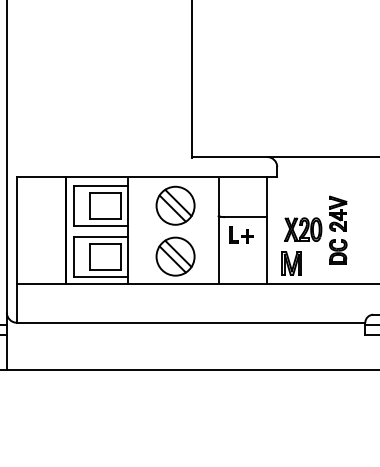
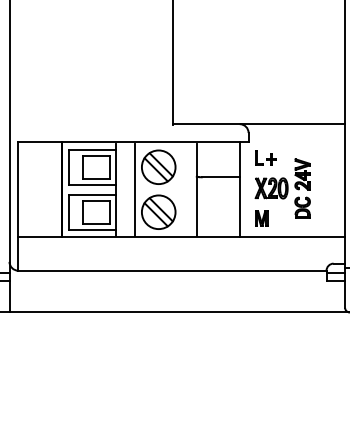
line: (148, 230) -> (134, 189), added
part: (240, 234) -> (265, 157), moved
part: (291, 263) -> (261, 218), size x0.71

